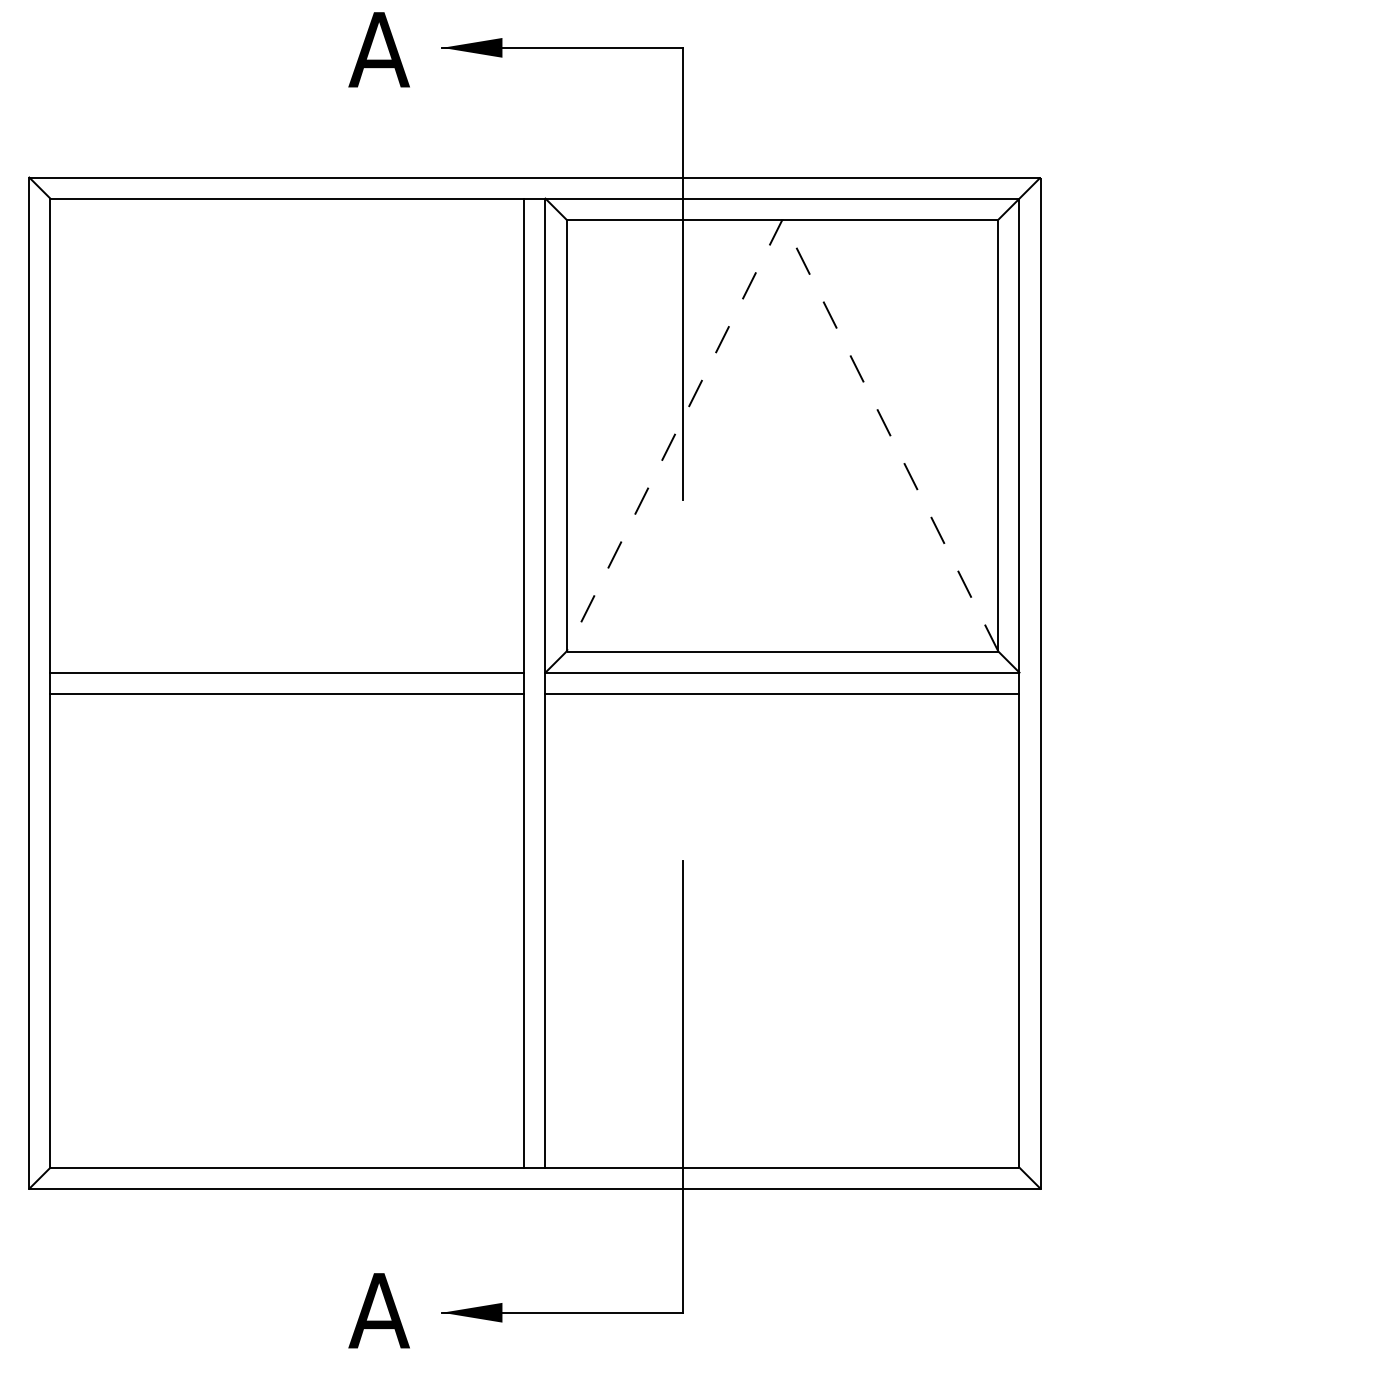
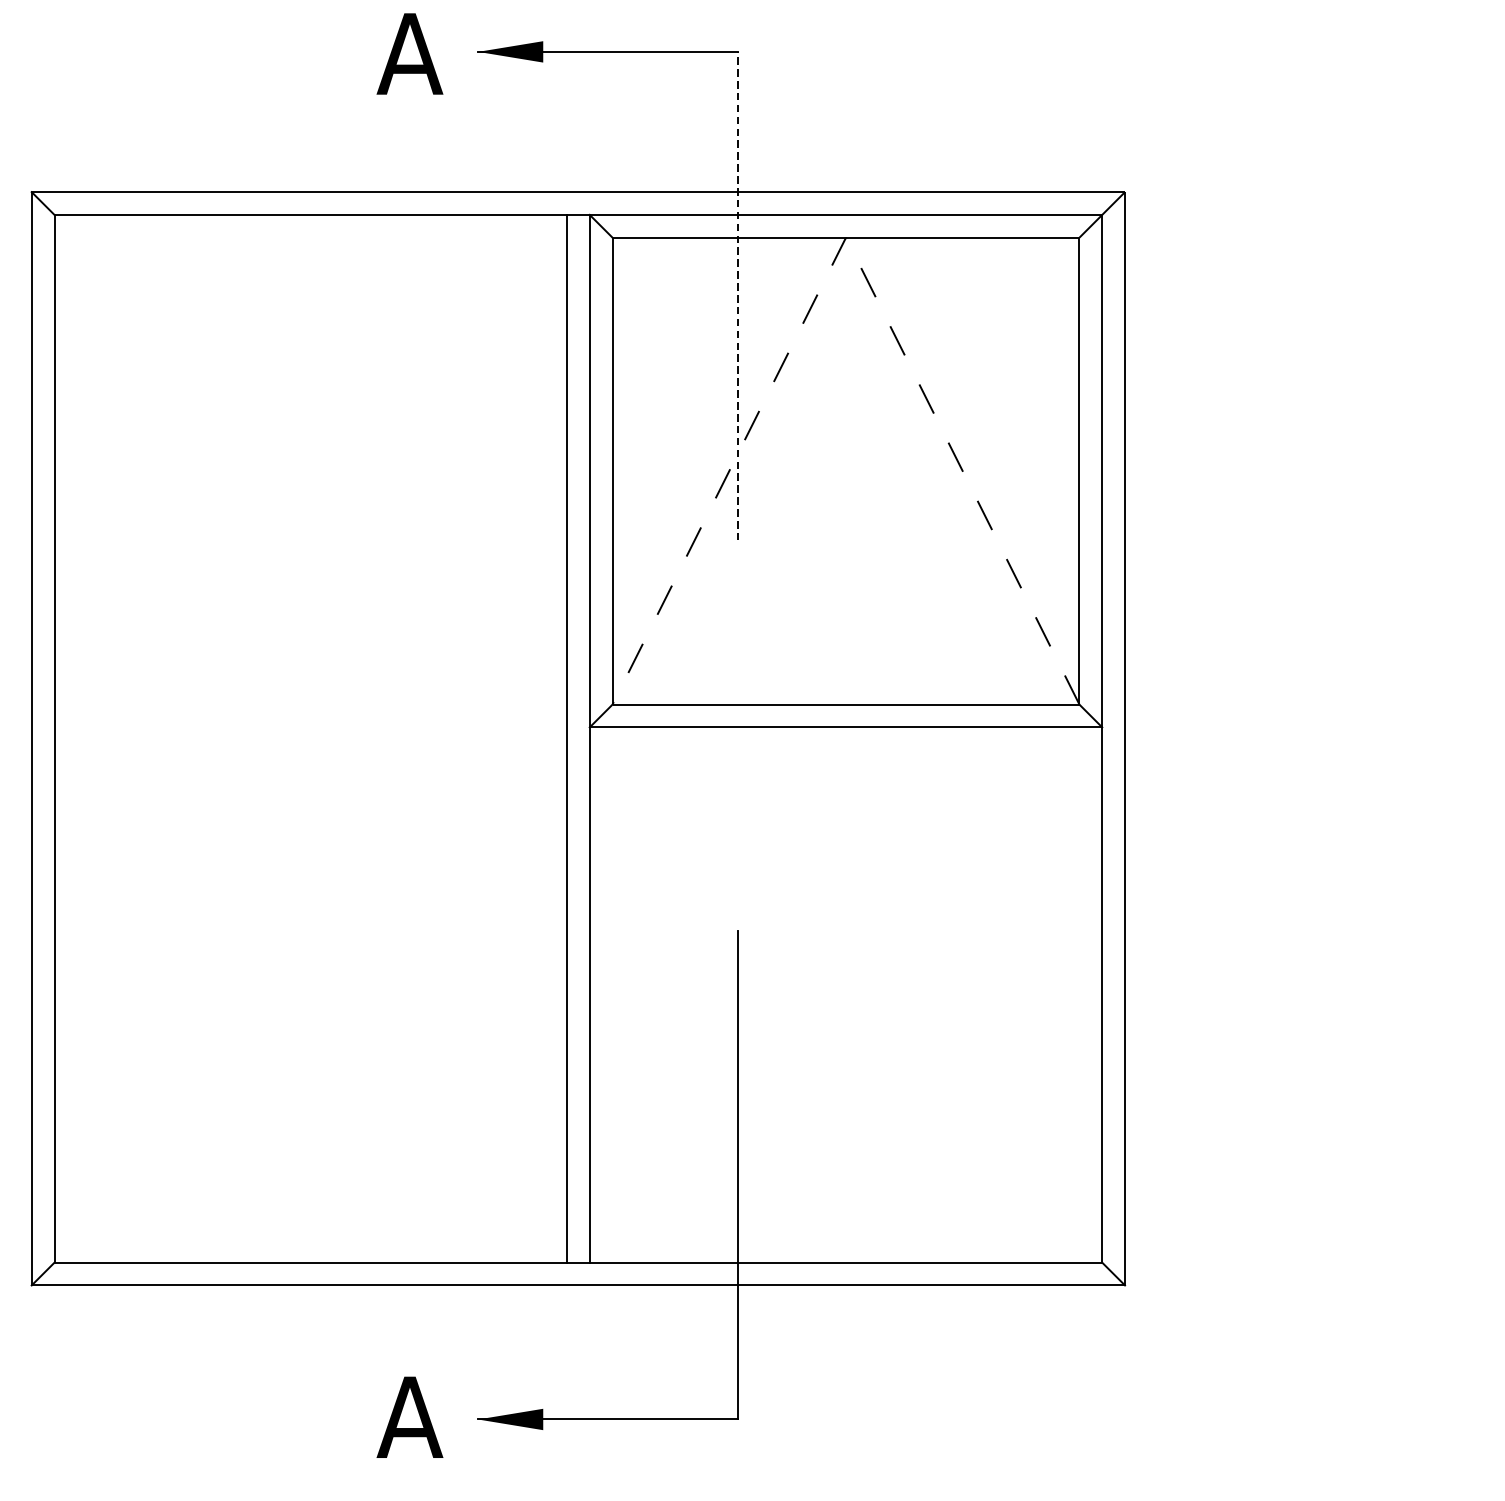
line: (683, 273) -> (738, 295), solid -> dashed
line: (287, 672) -> (310, 727), removed
line: (287, 693) -> (310, 749), removed
line: (782, 693) -> (846, 749), removed

